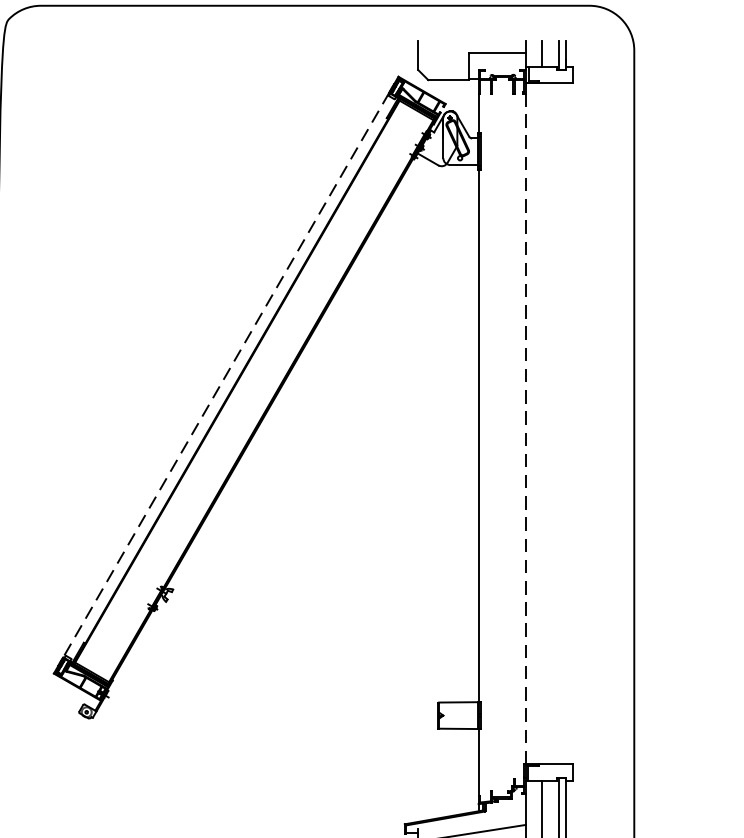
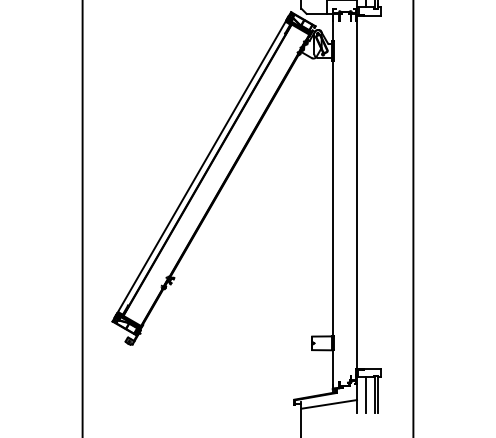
line: (225, 376) -> (201, 167), dashed -> solid
line: (526, 428) -> (357, 194), dashed -> solid

